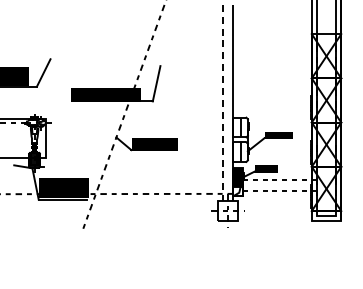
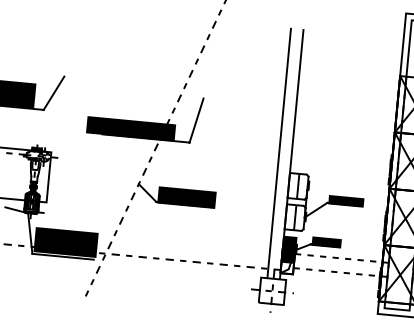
line: (223, 103) -> (279, 153), dashed -> solid

